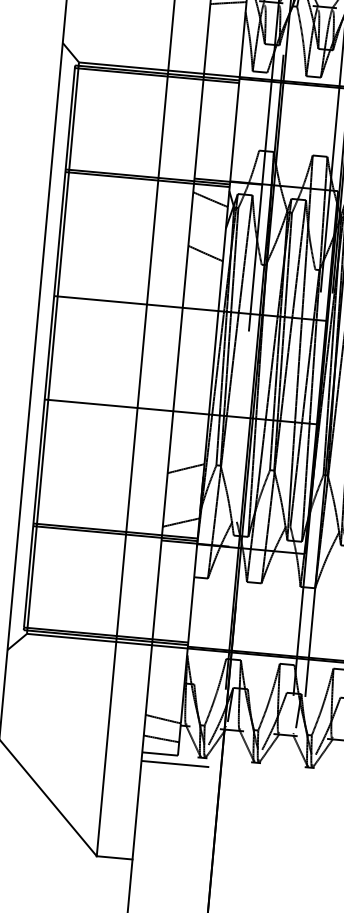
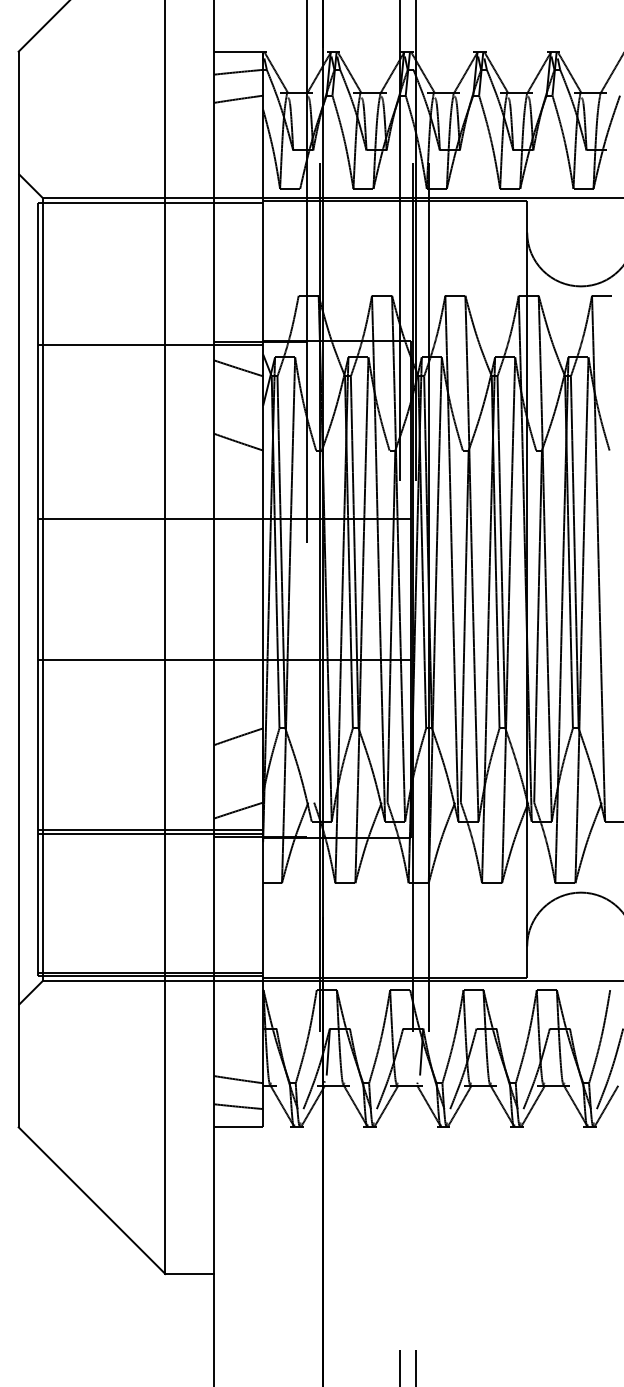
line: (156, 75) -> (150, 206), removed
line: (147, 179) -> (150, 348), removed
line: (175, 764) -> (260, 1139), removed

